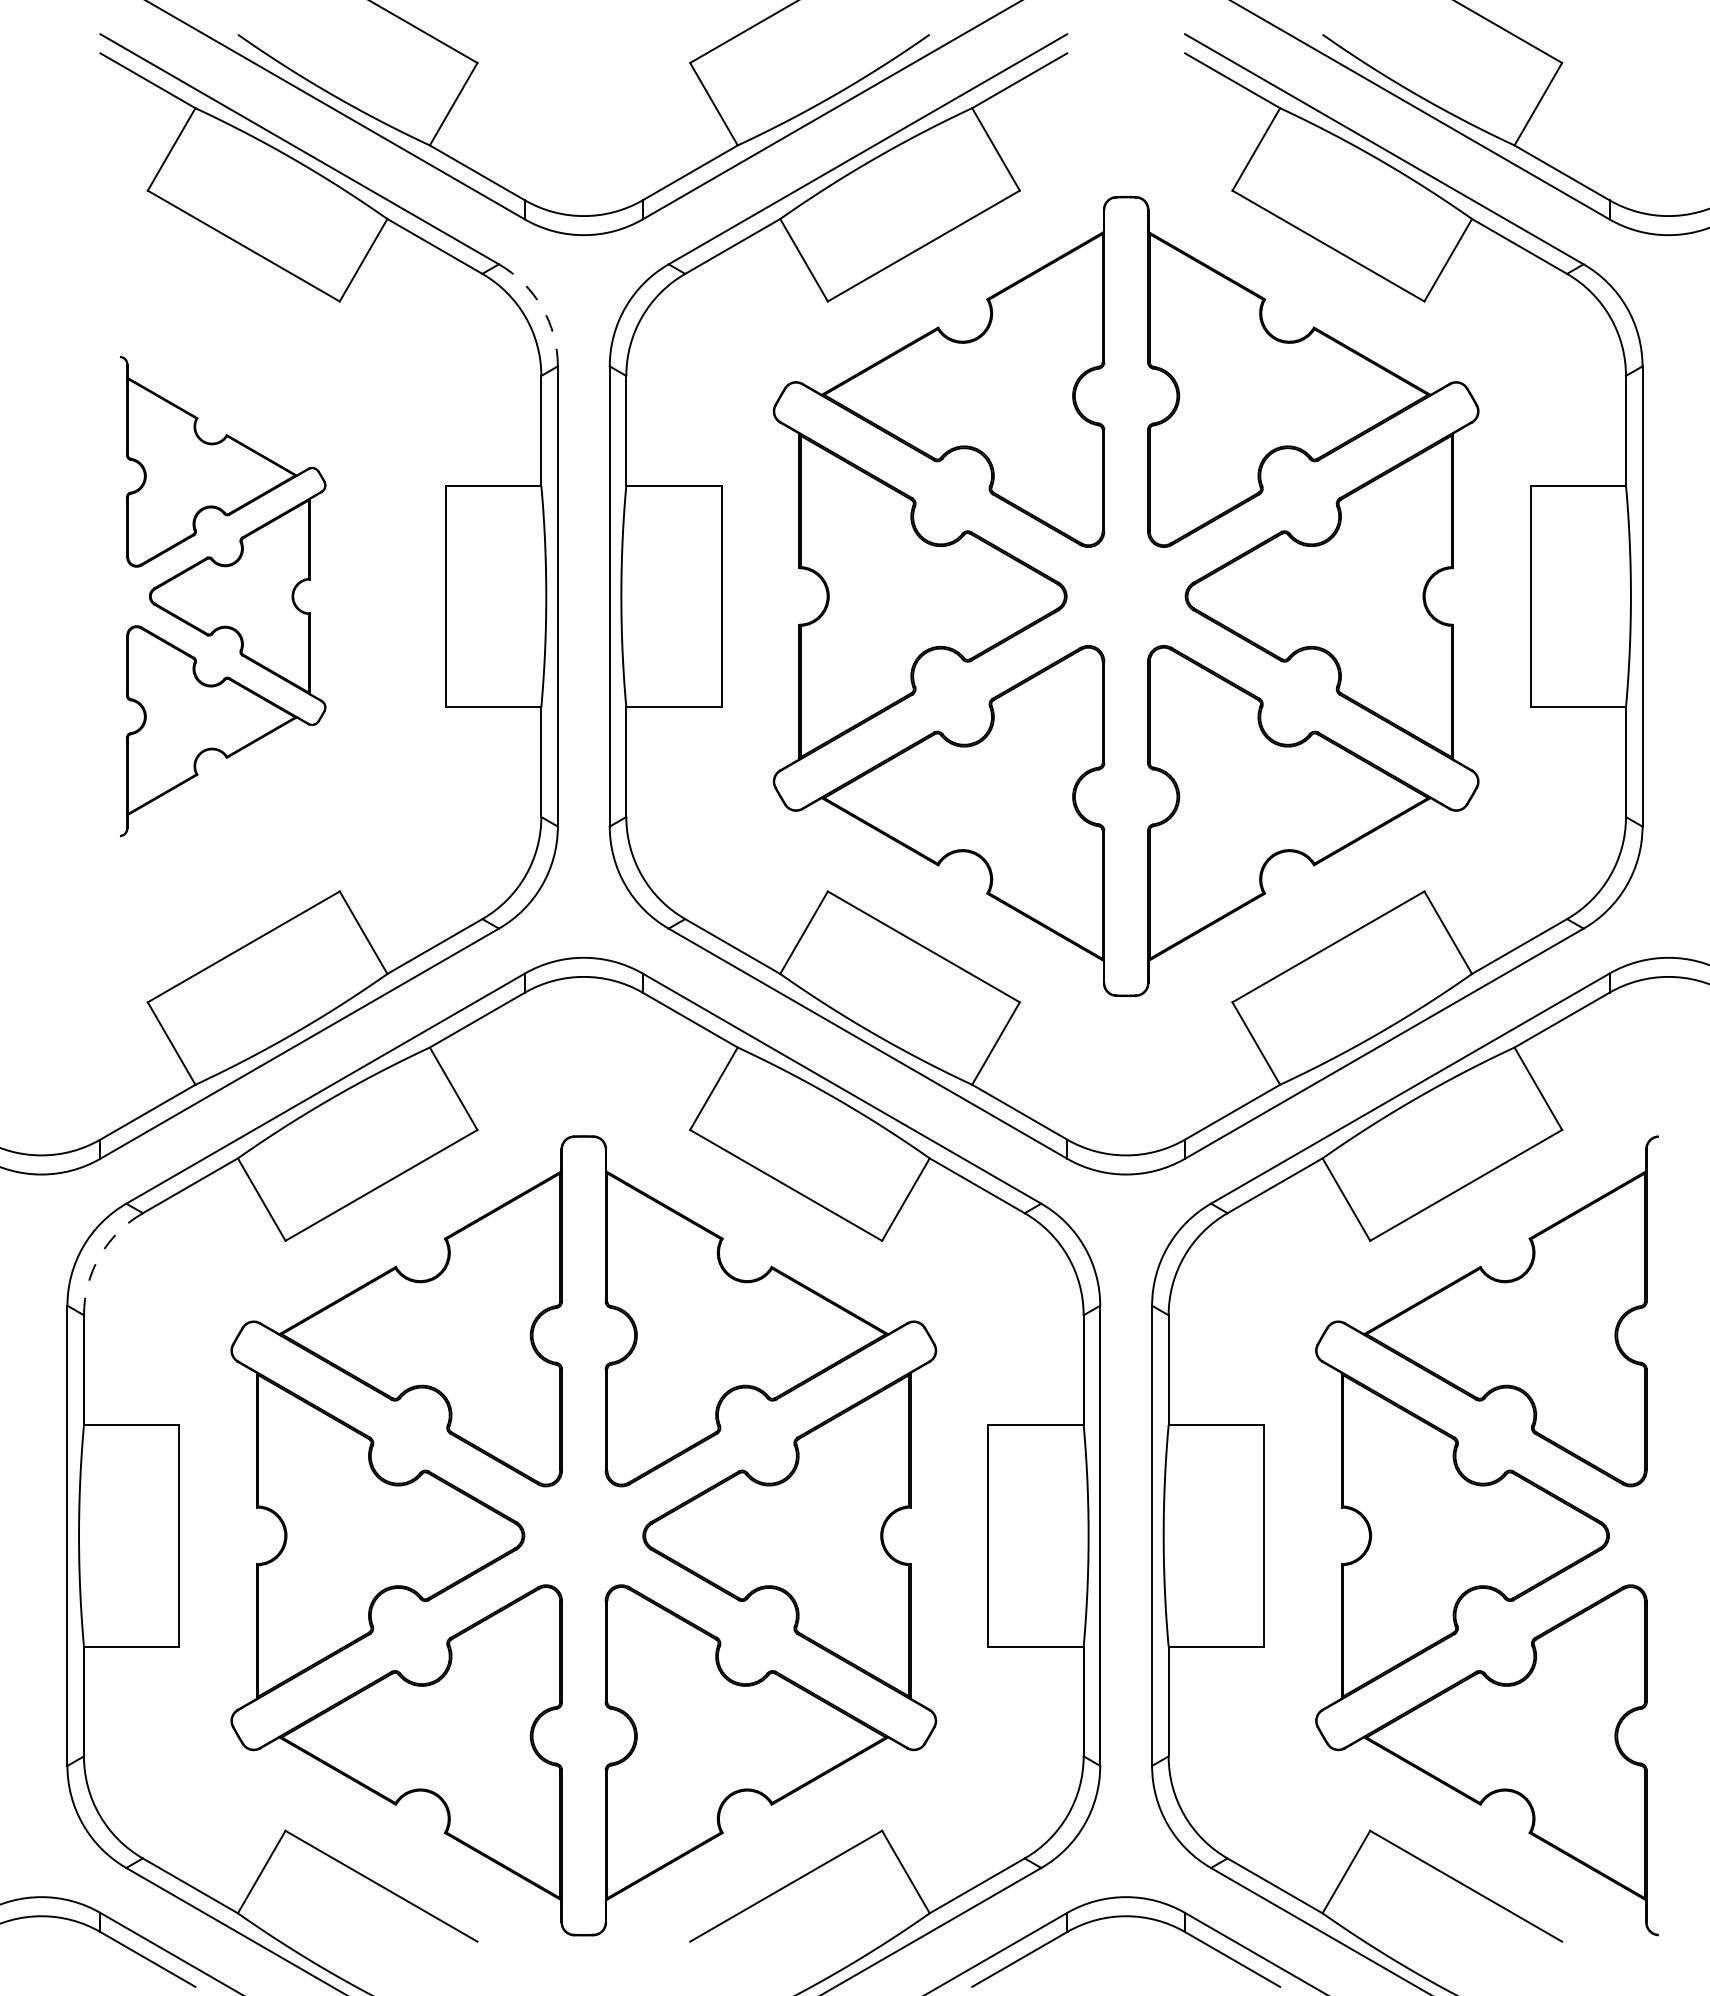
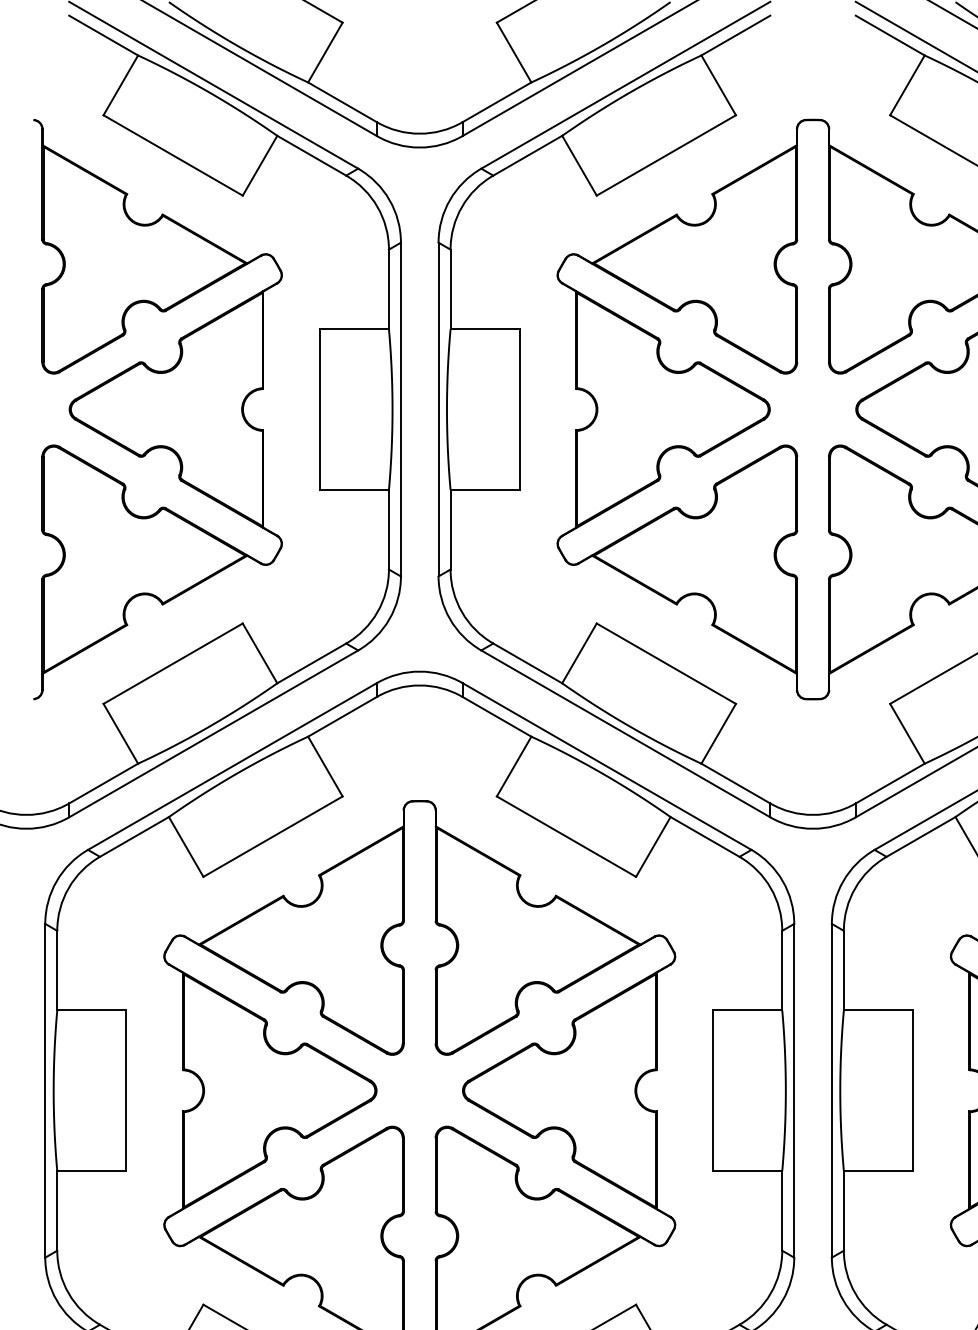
arc: (542, 307) -> (389, 200), dashed -> solid
part: (222, 596) -> (157, 409), size x1.67
arc: (99, 1256) -> (68, 888), dashed -> solid

